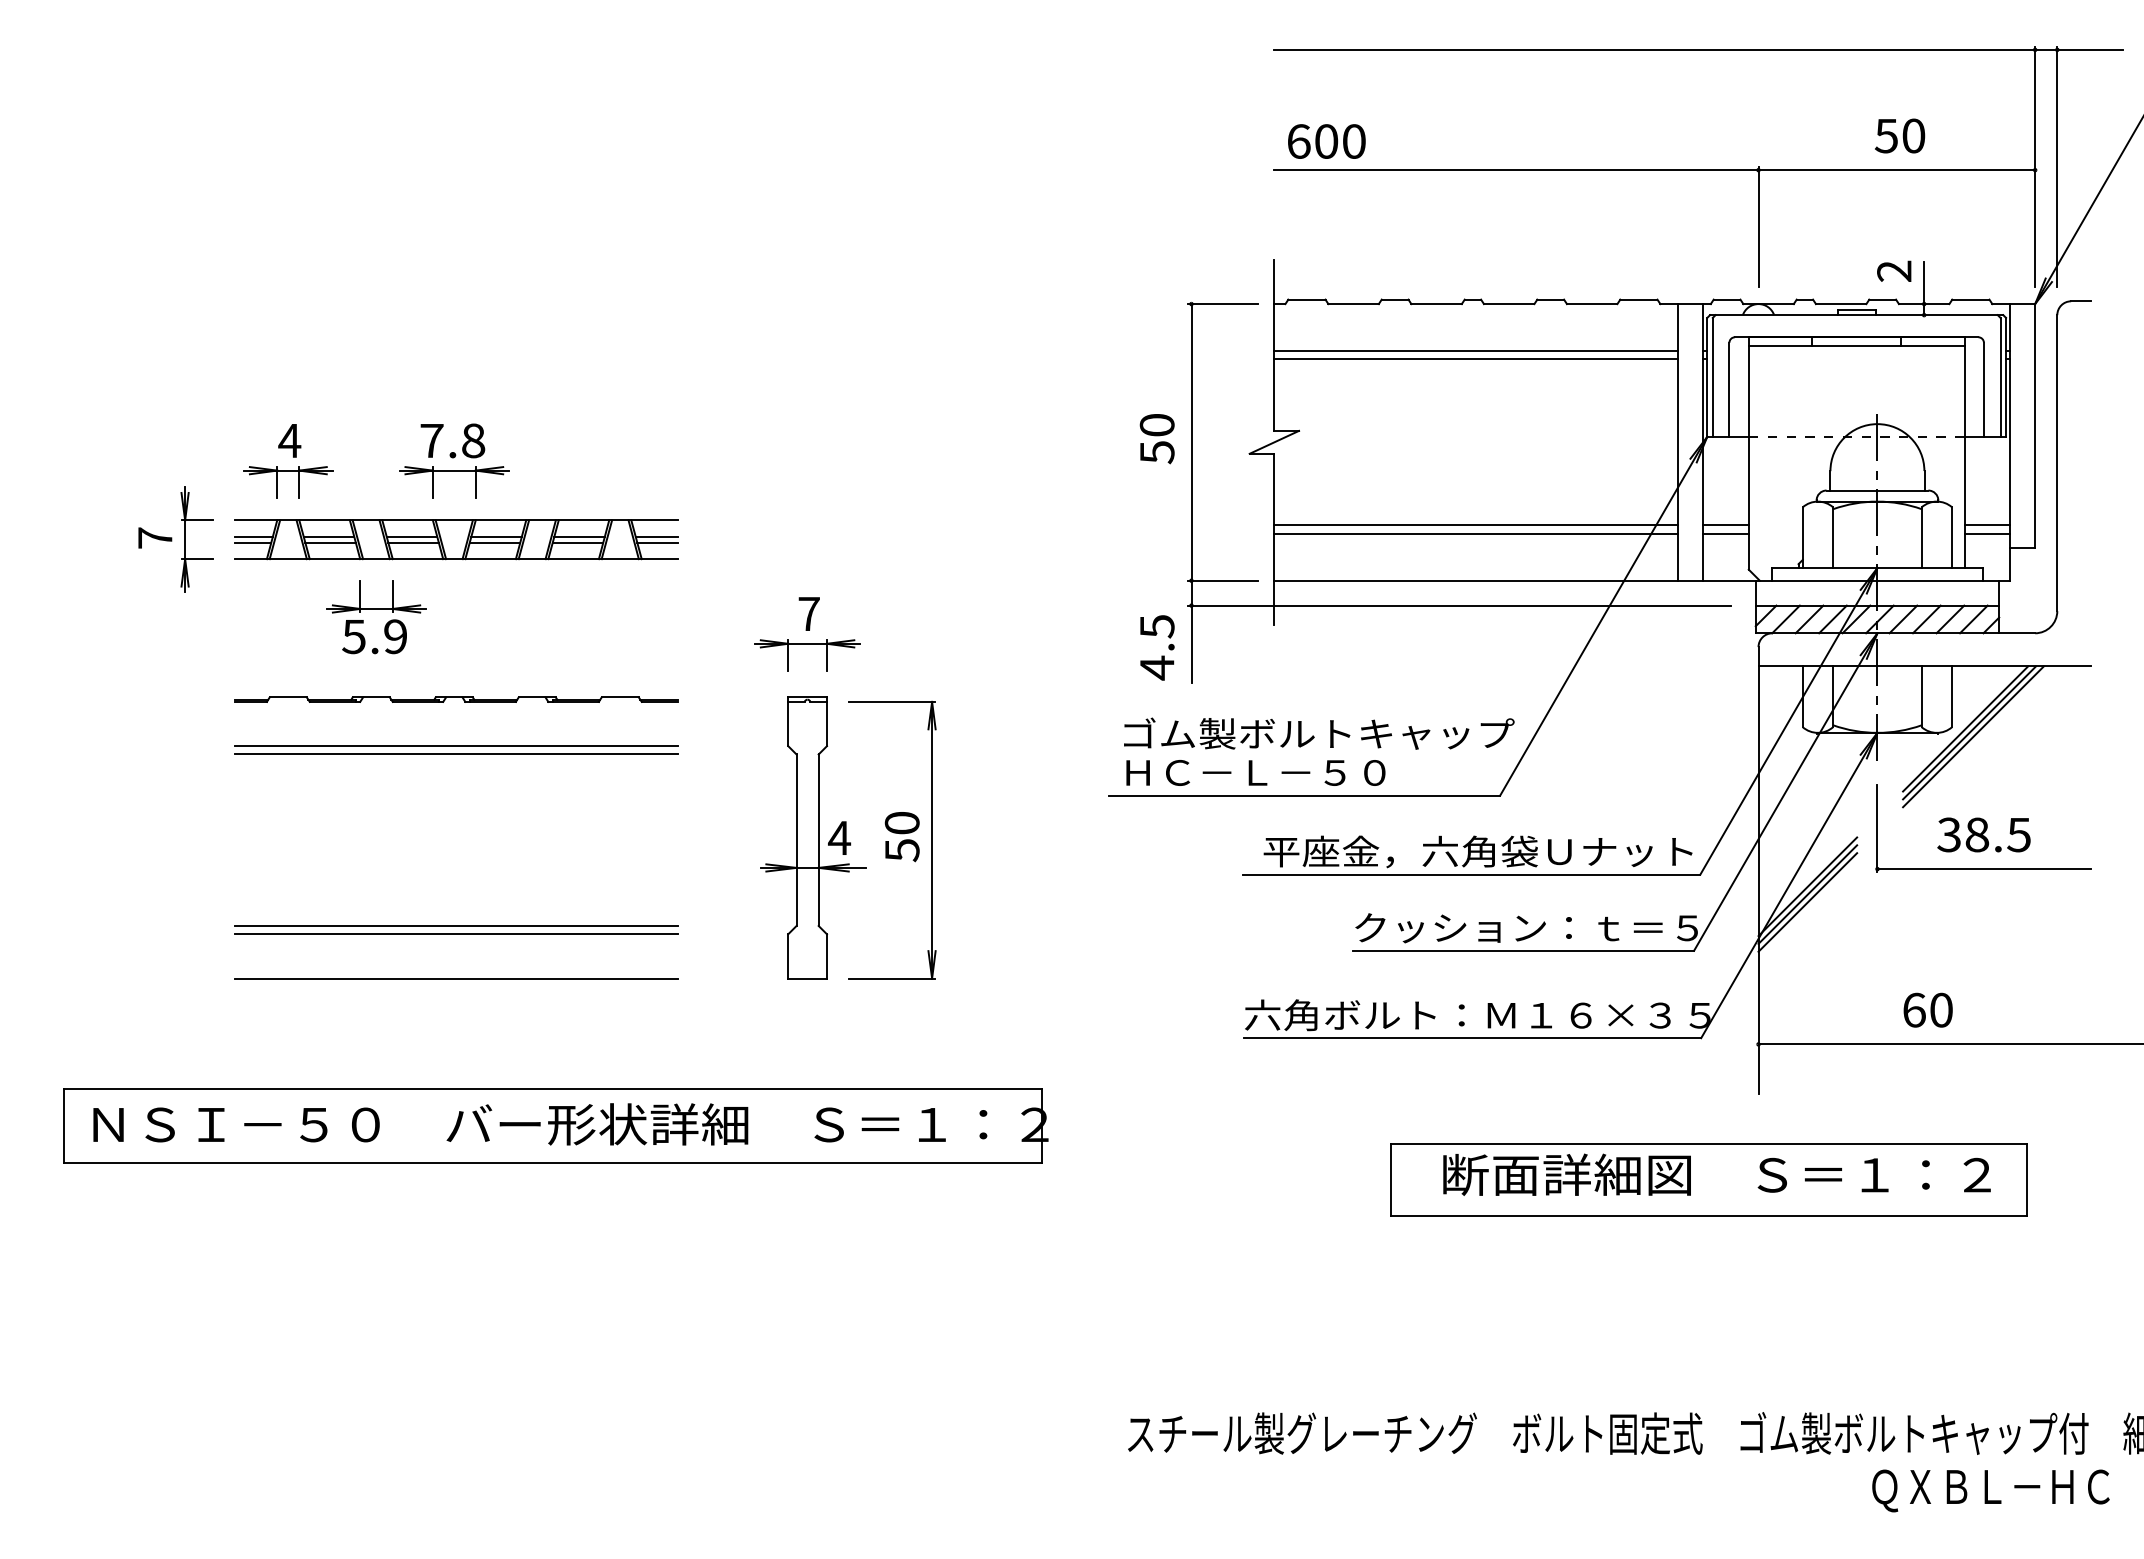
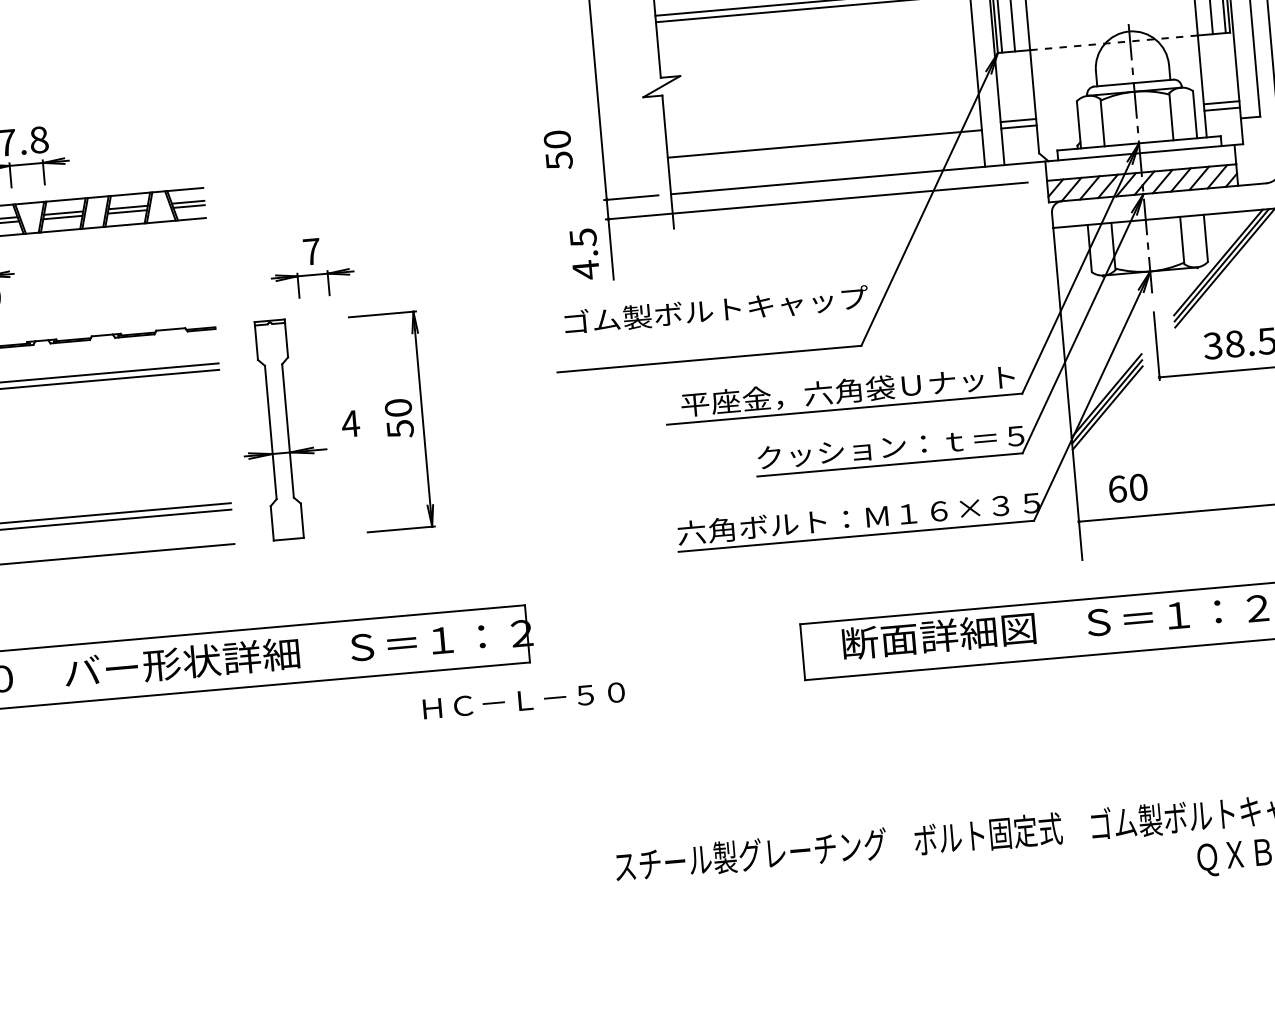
text: (1156, 439) -> (557, 150), moved
line: (1476, 525) -> (824, 137), removed
text: (1255, 772) -> (523, 700), moved
part: (813, 837) -> (283, 429), moved
text: (1927, 1009) -> (1127, 487), moved

